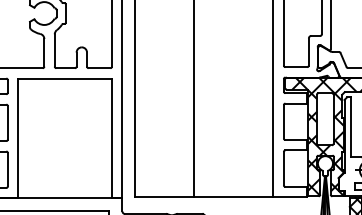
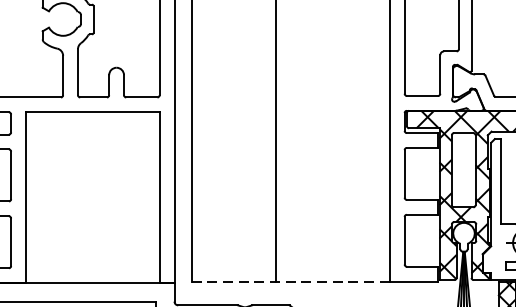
line: (203, 197) -> (290, 281), solid -> dashed

